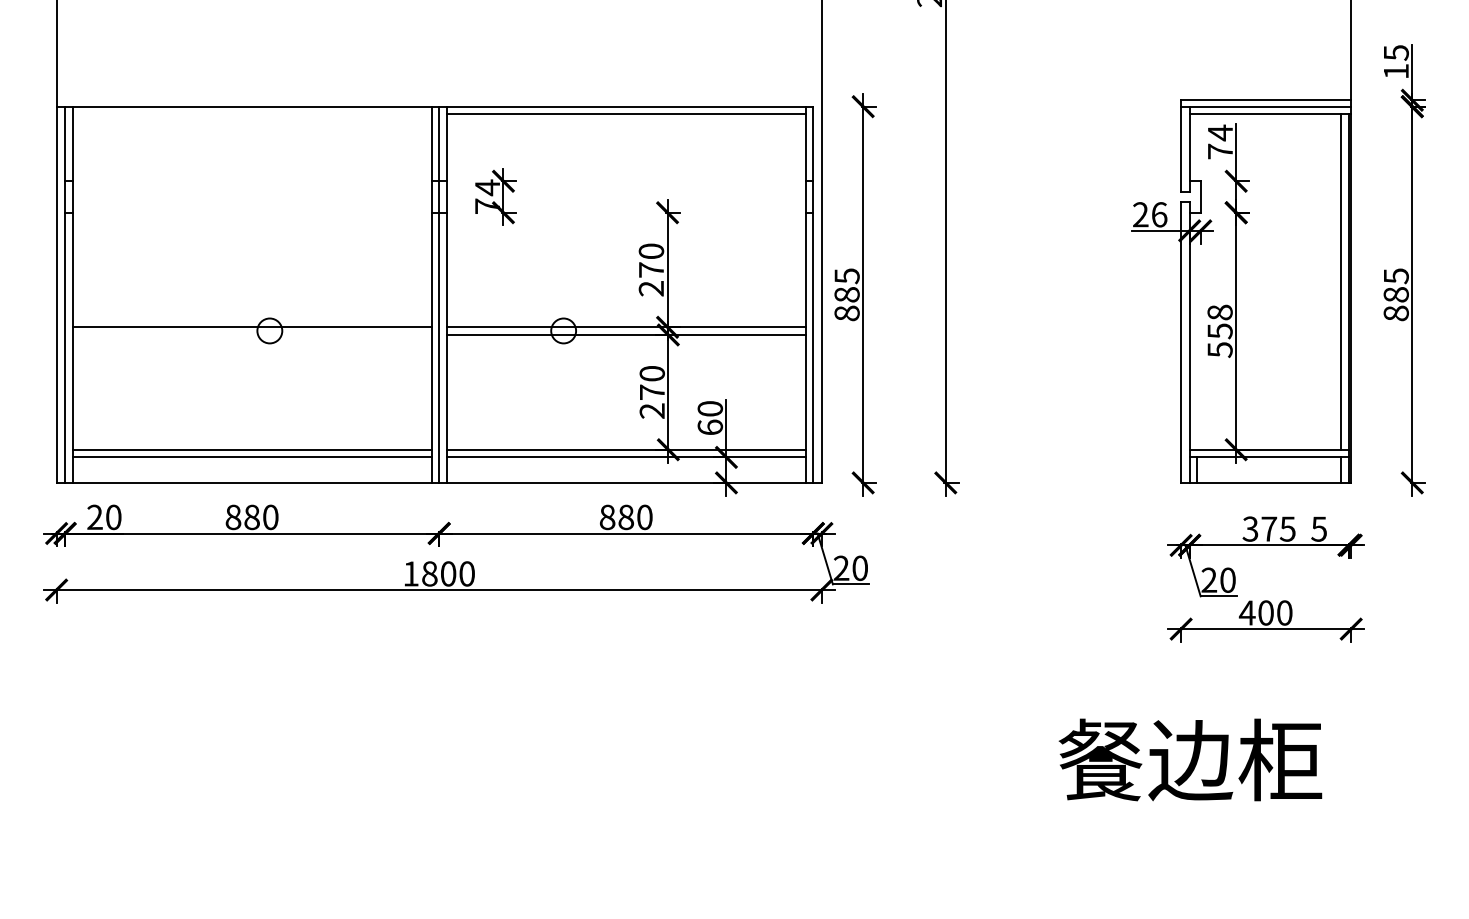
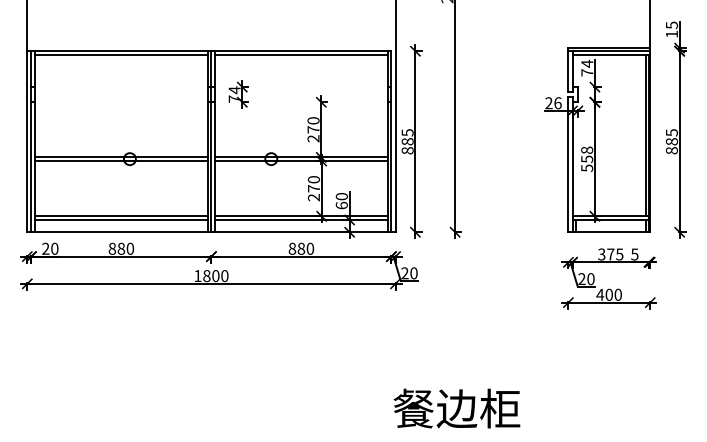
line: (252, 113) -> (121, 54), added
line: (252, 335) -> (121, 161), added
text: (1189, 759) -> (456, 408), moved

